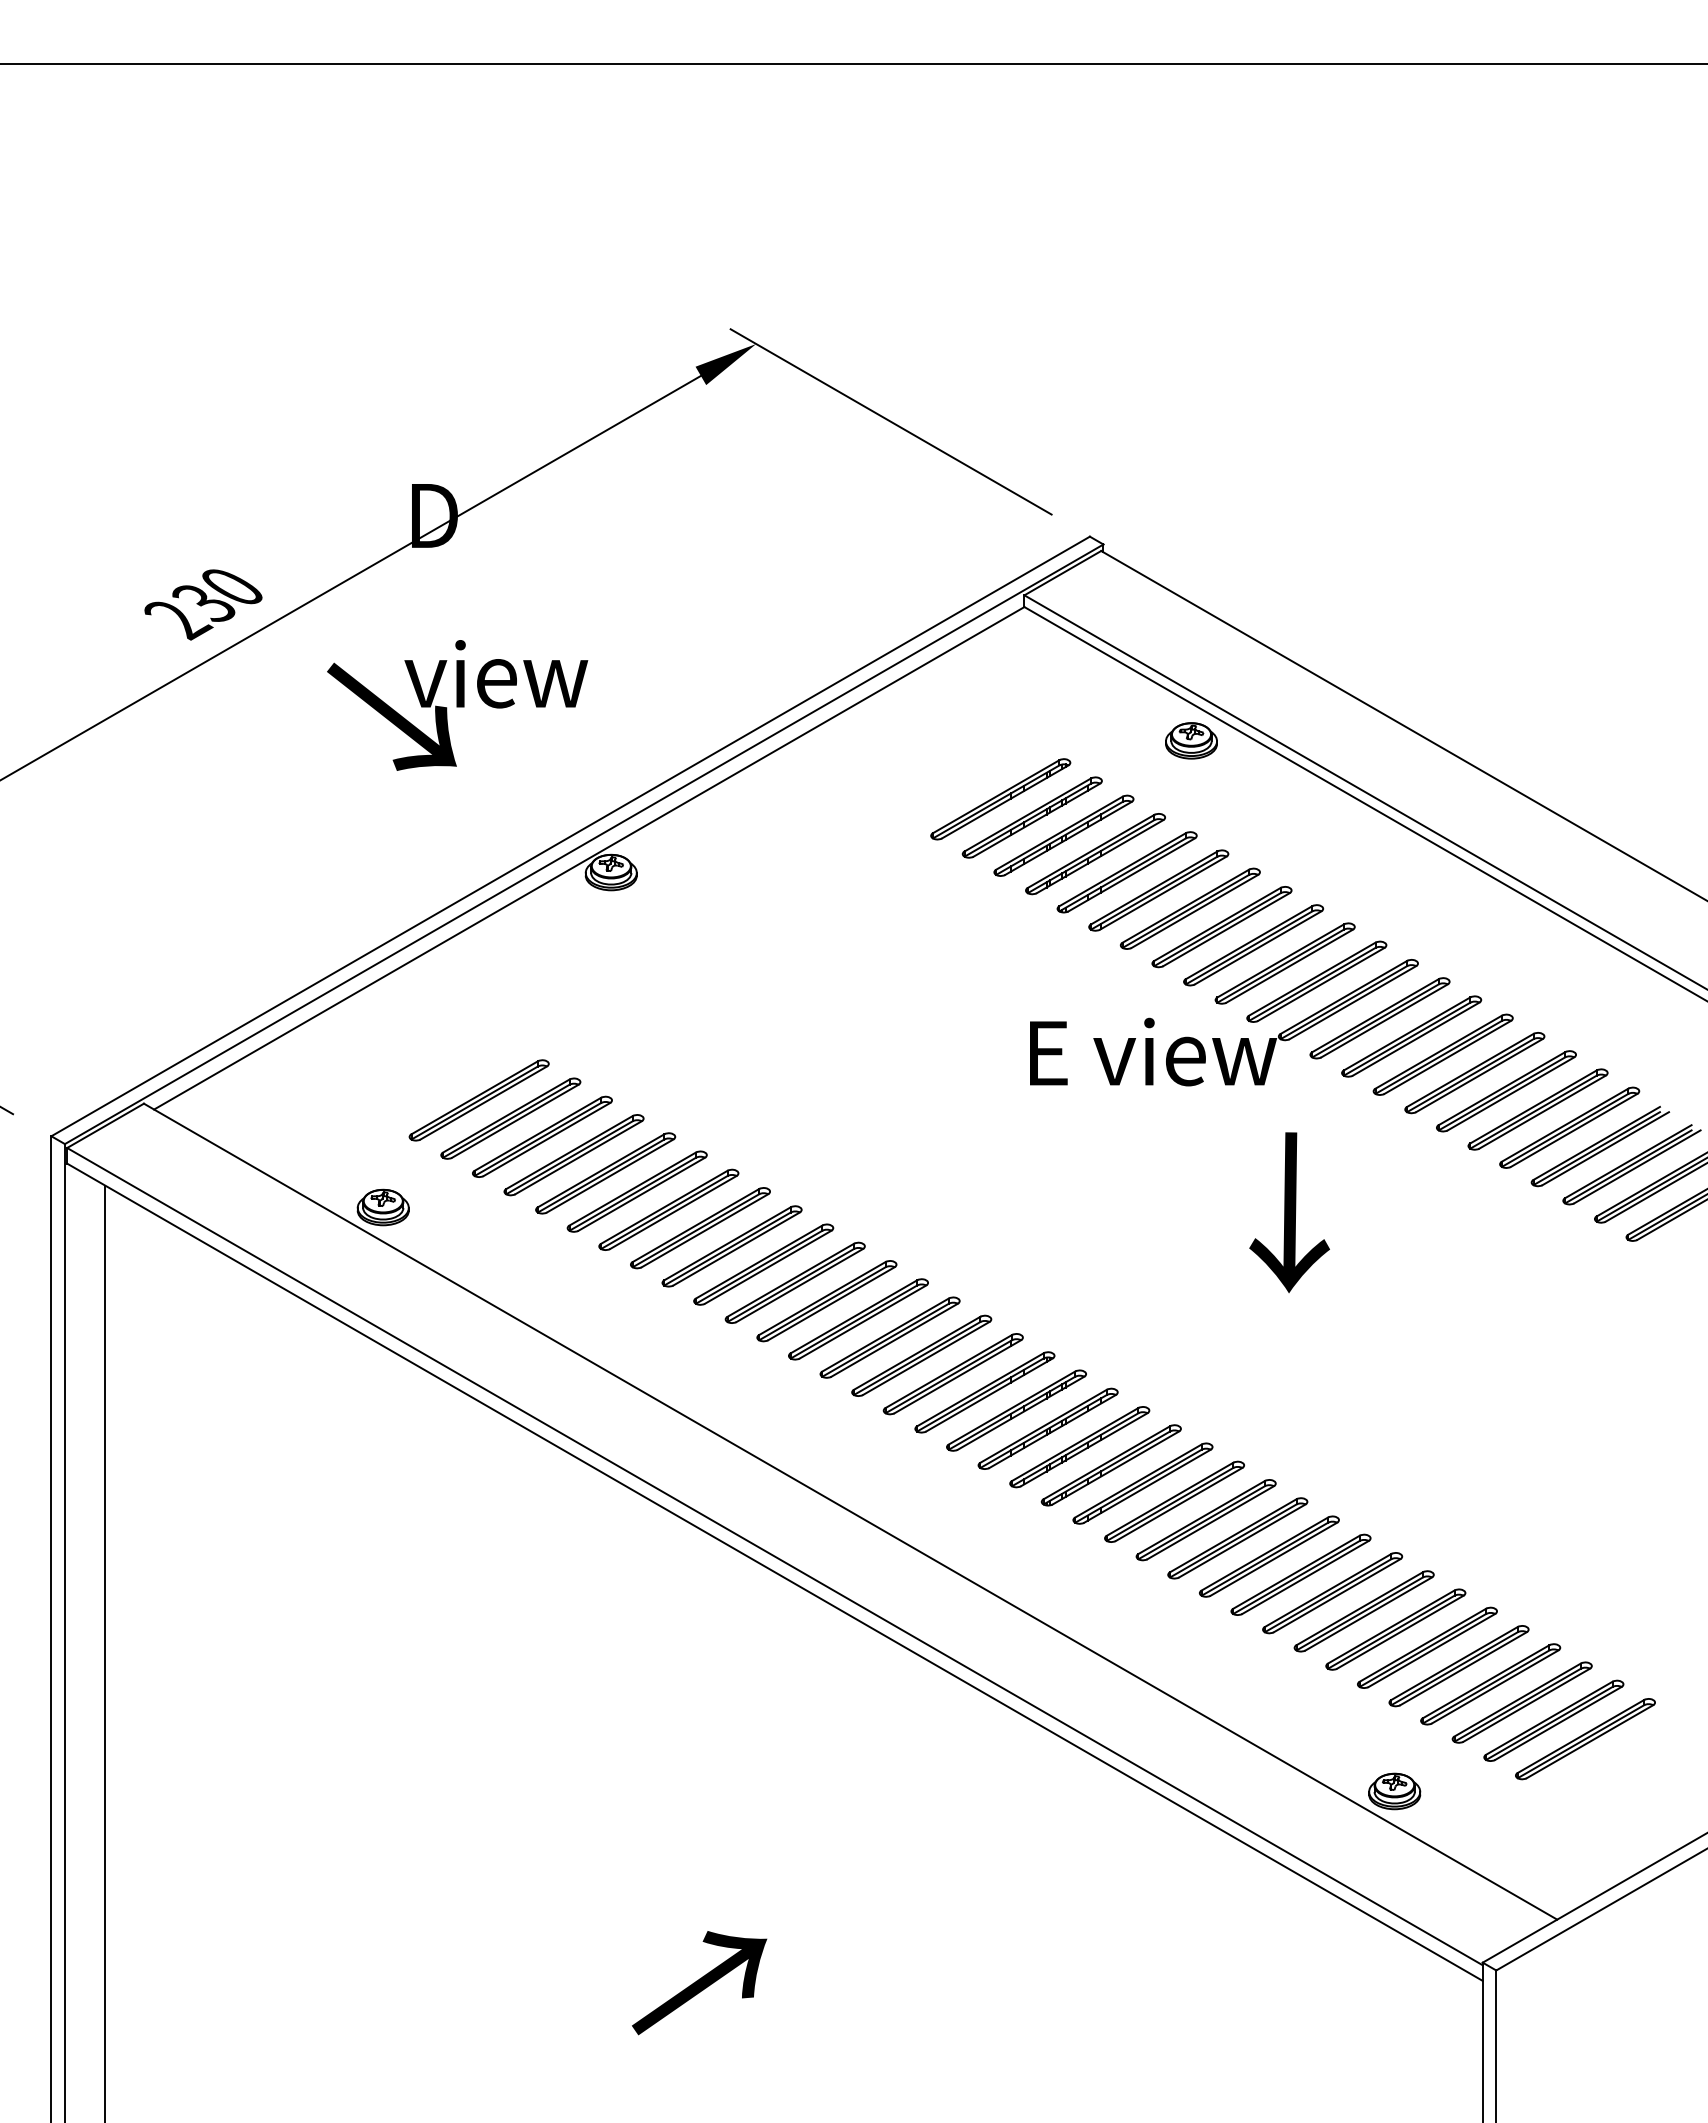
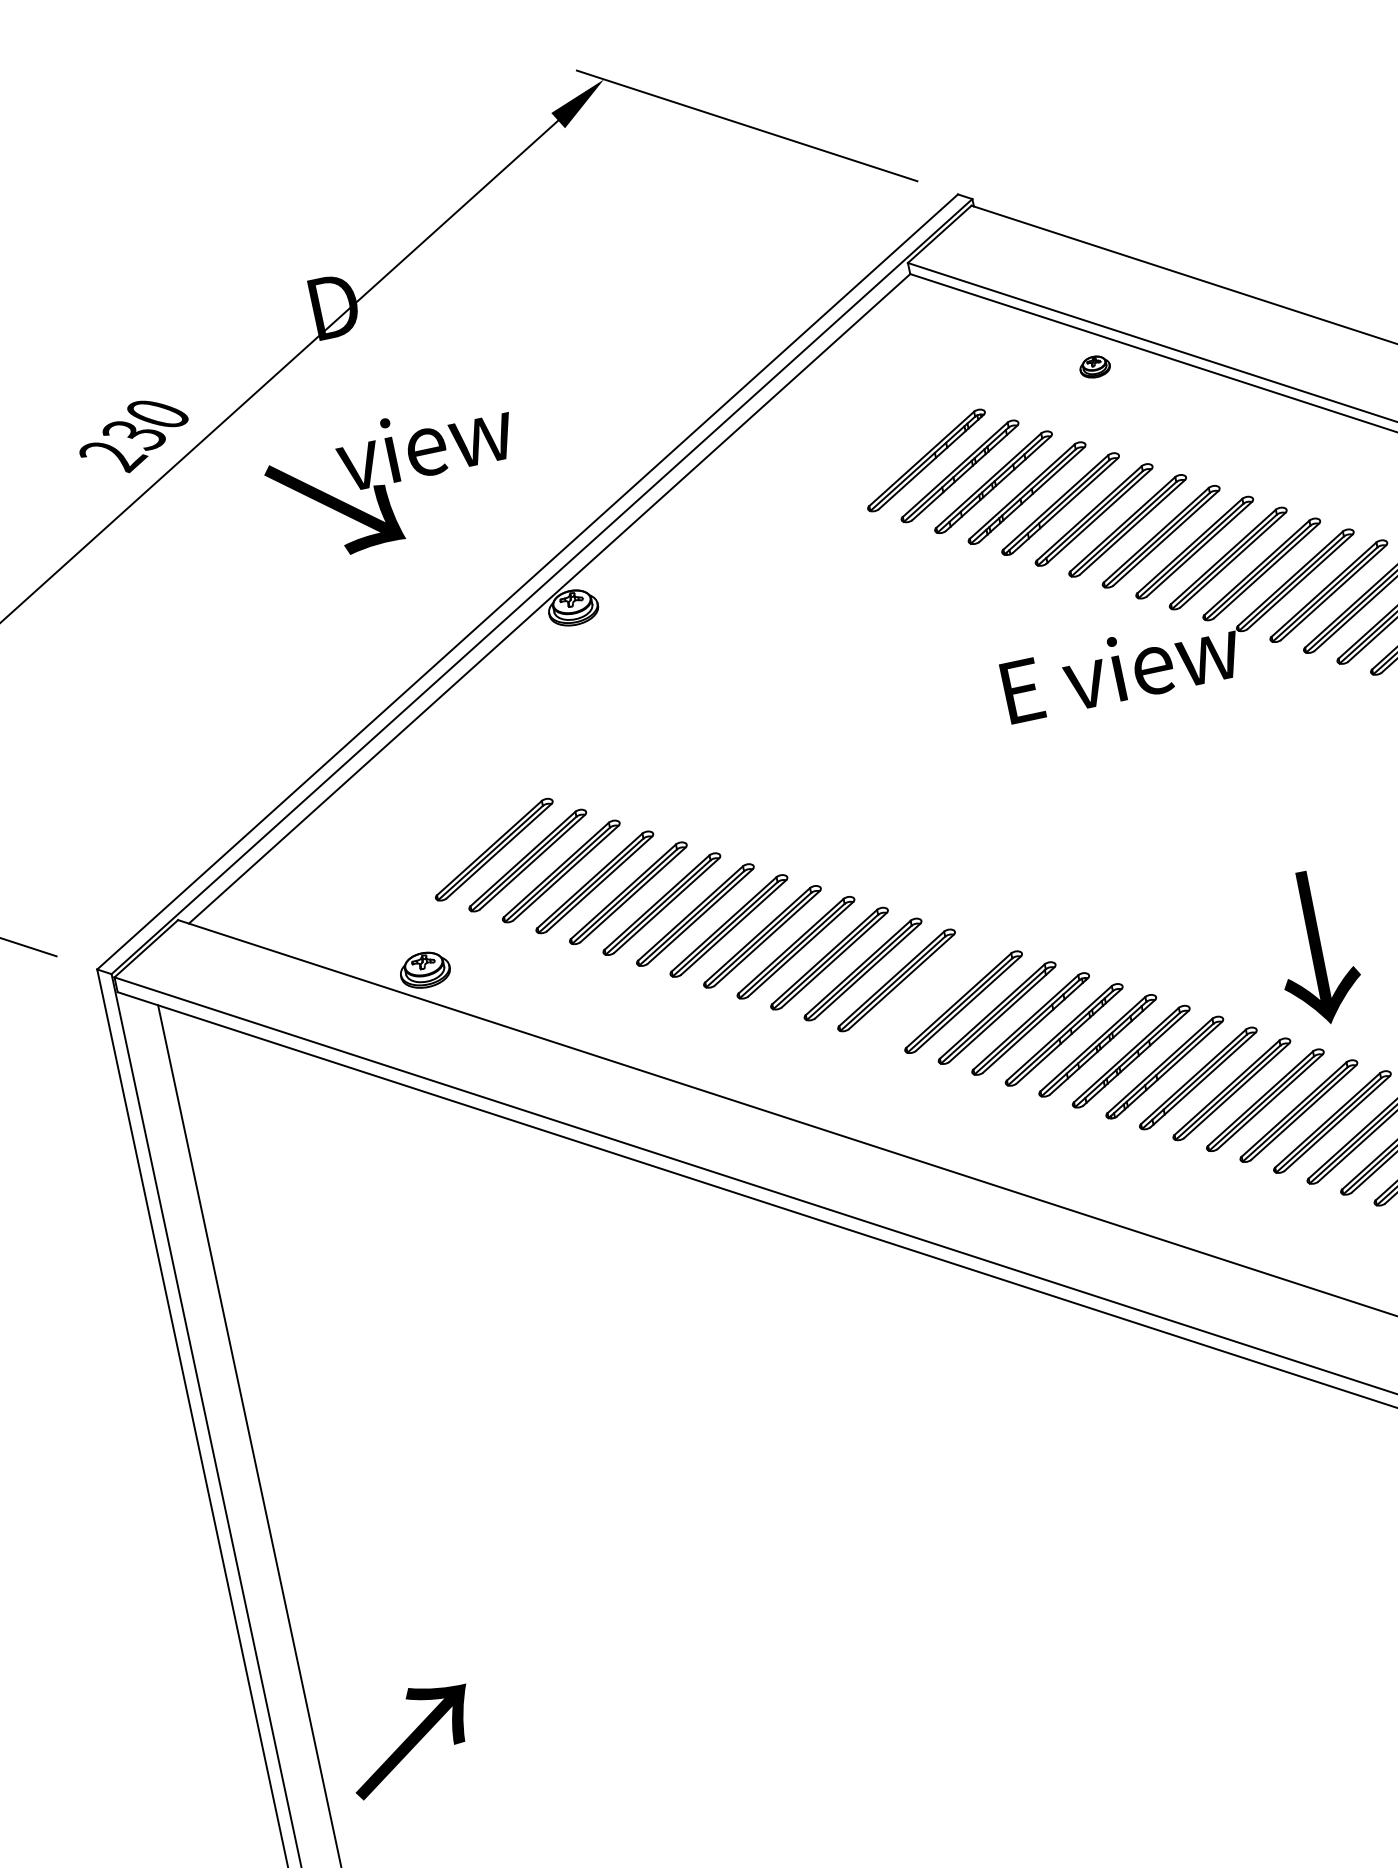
part: (1191, 740) -> (1094, 366), size x0.6
text: (1289, 1212) -> (1315, 947), moved
part: (889, 1337) -> (929, 991), removed
text: (699, 1983) -> (411, 1739), moved

